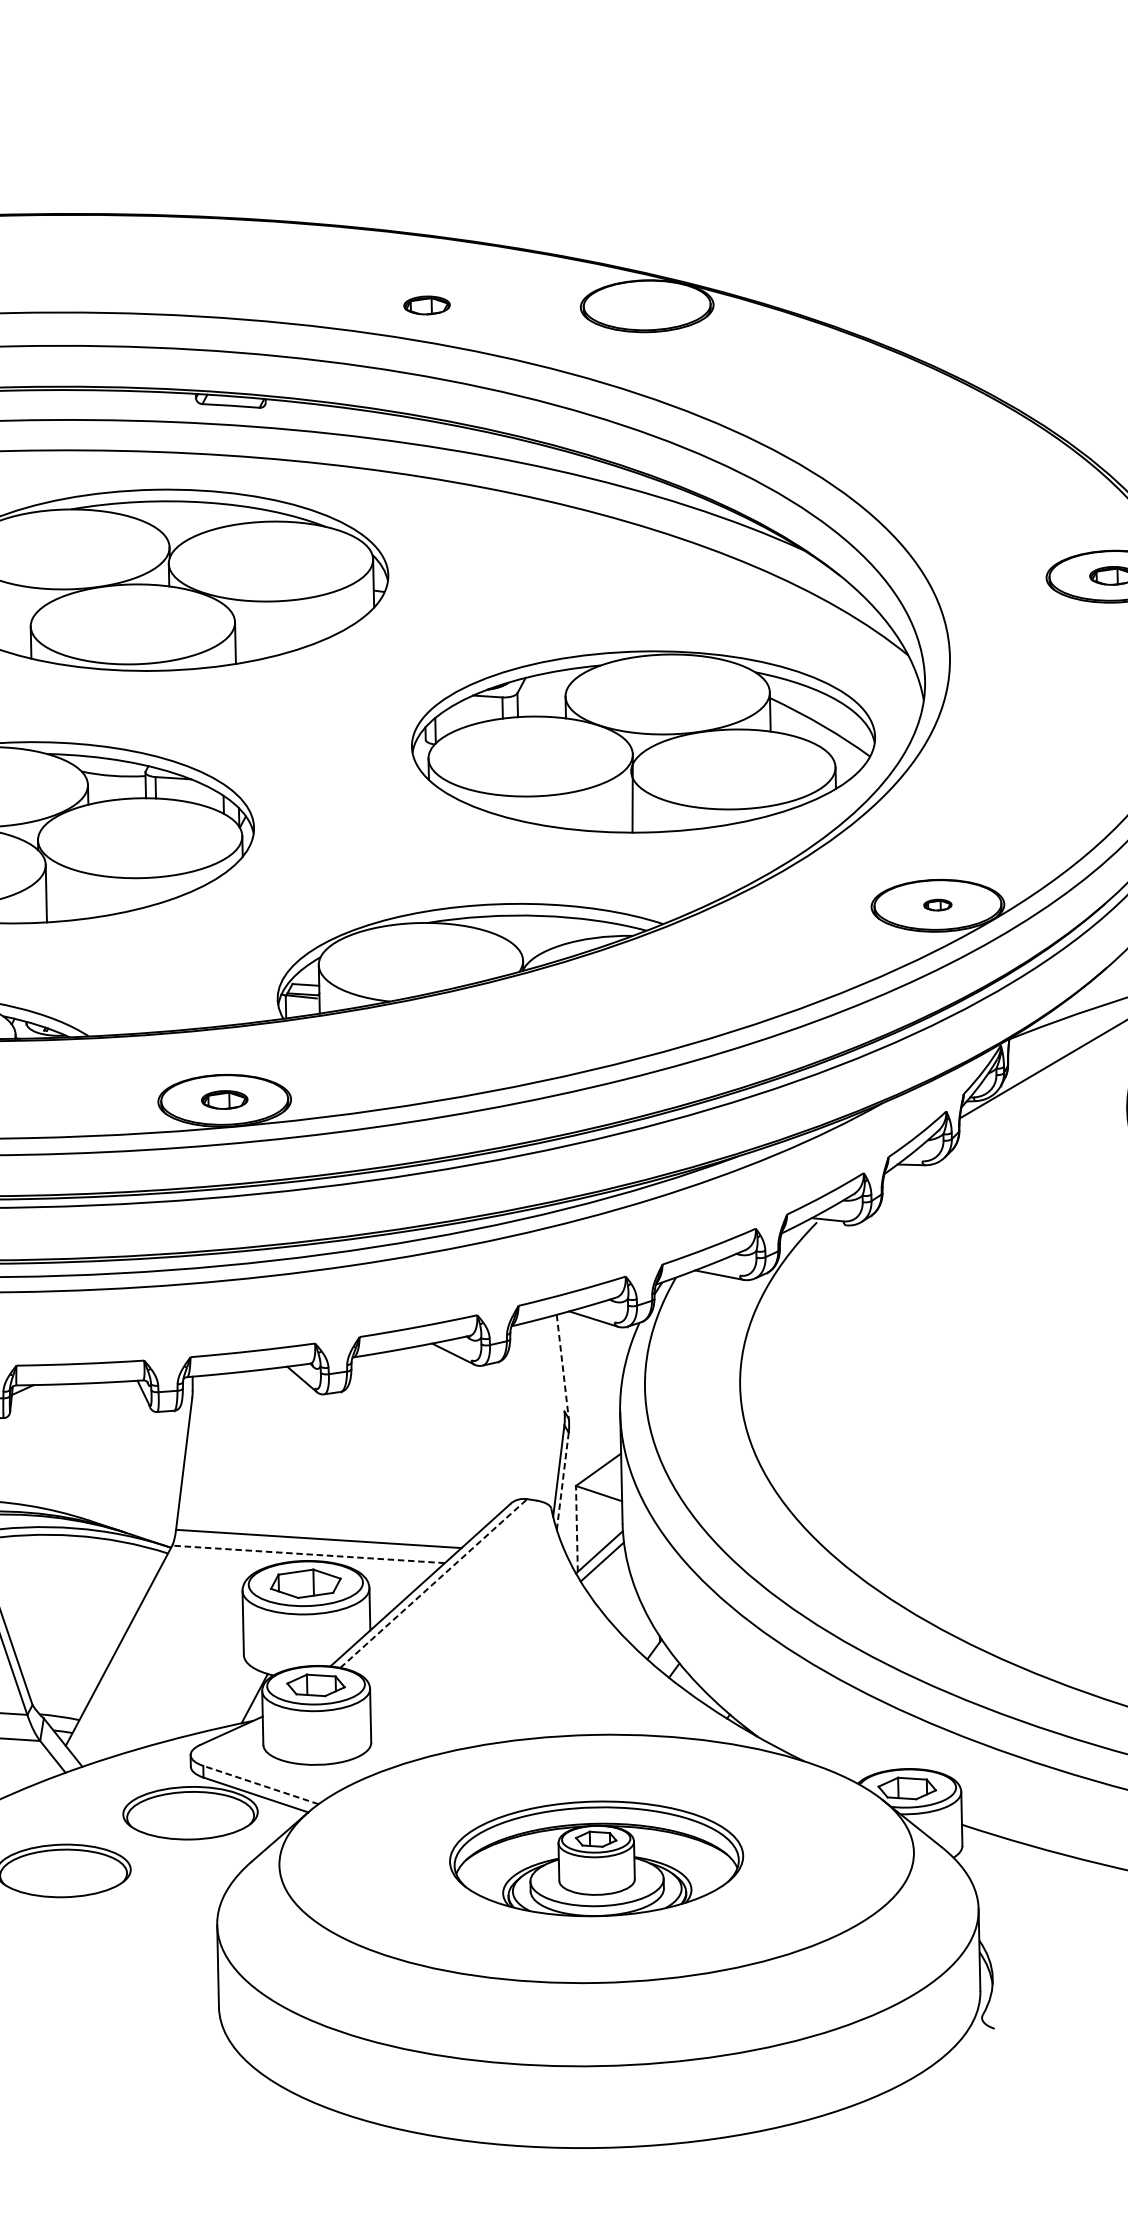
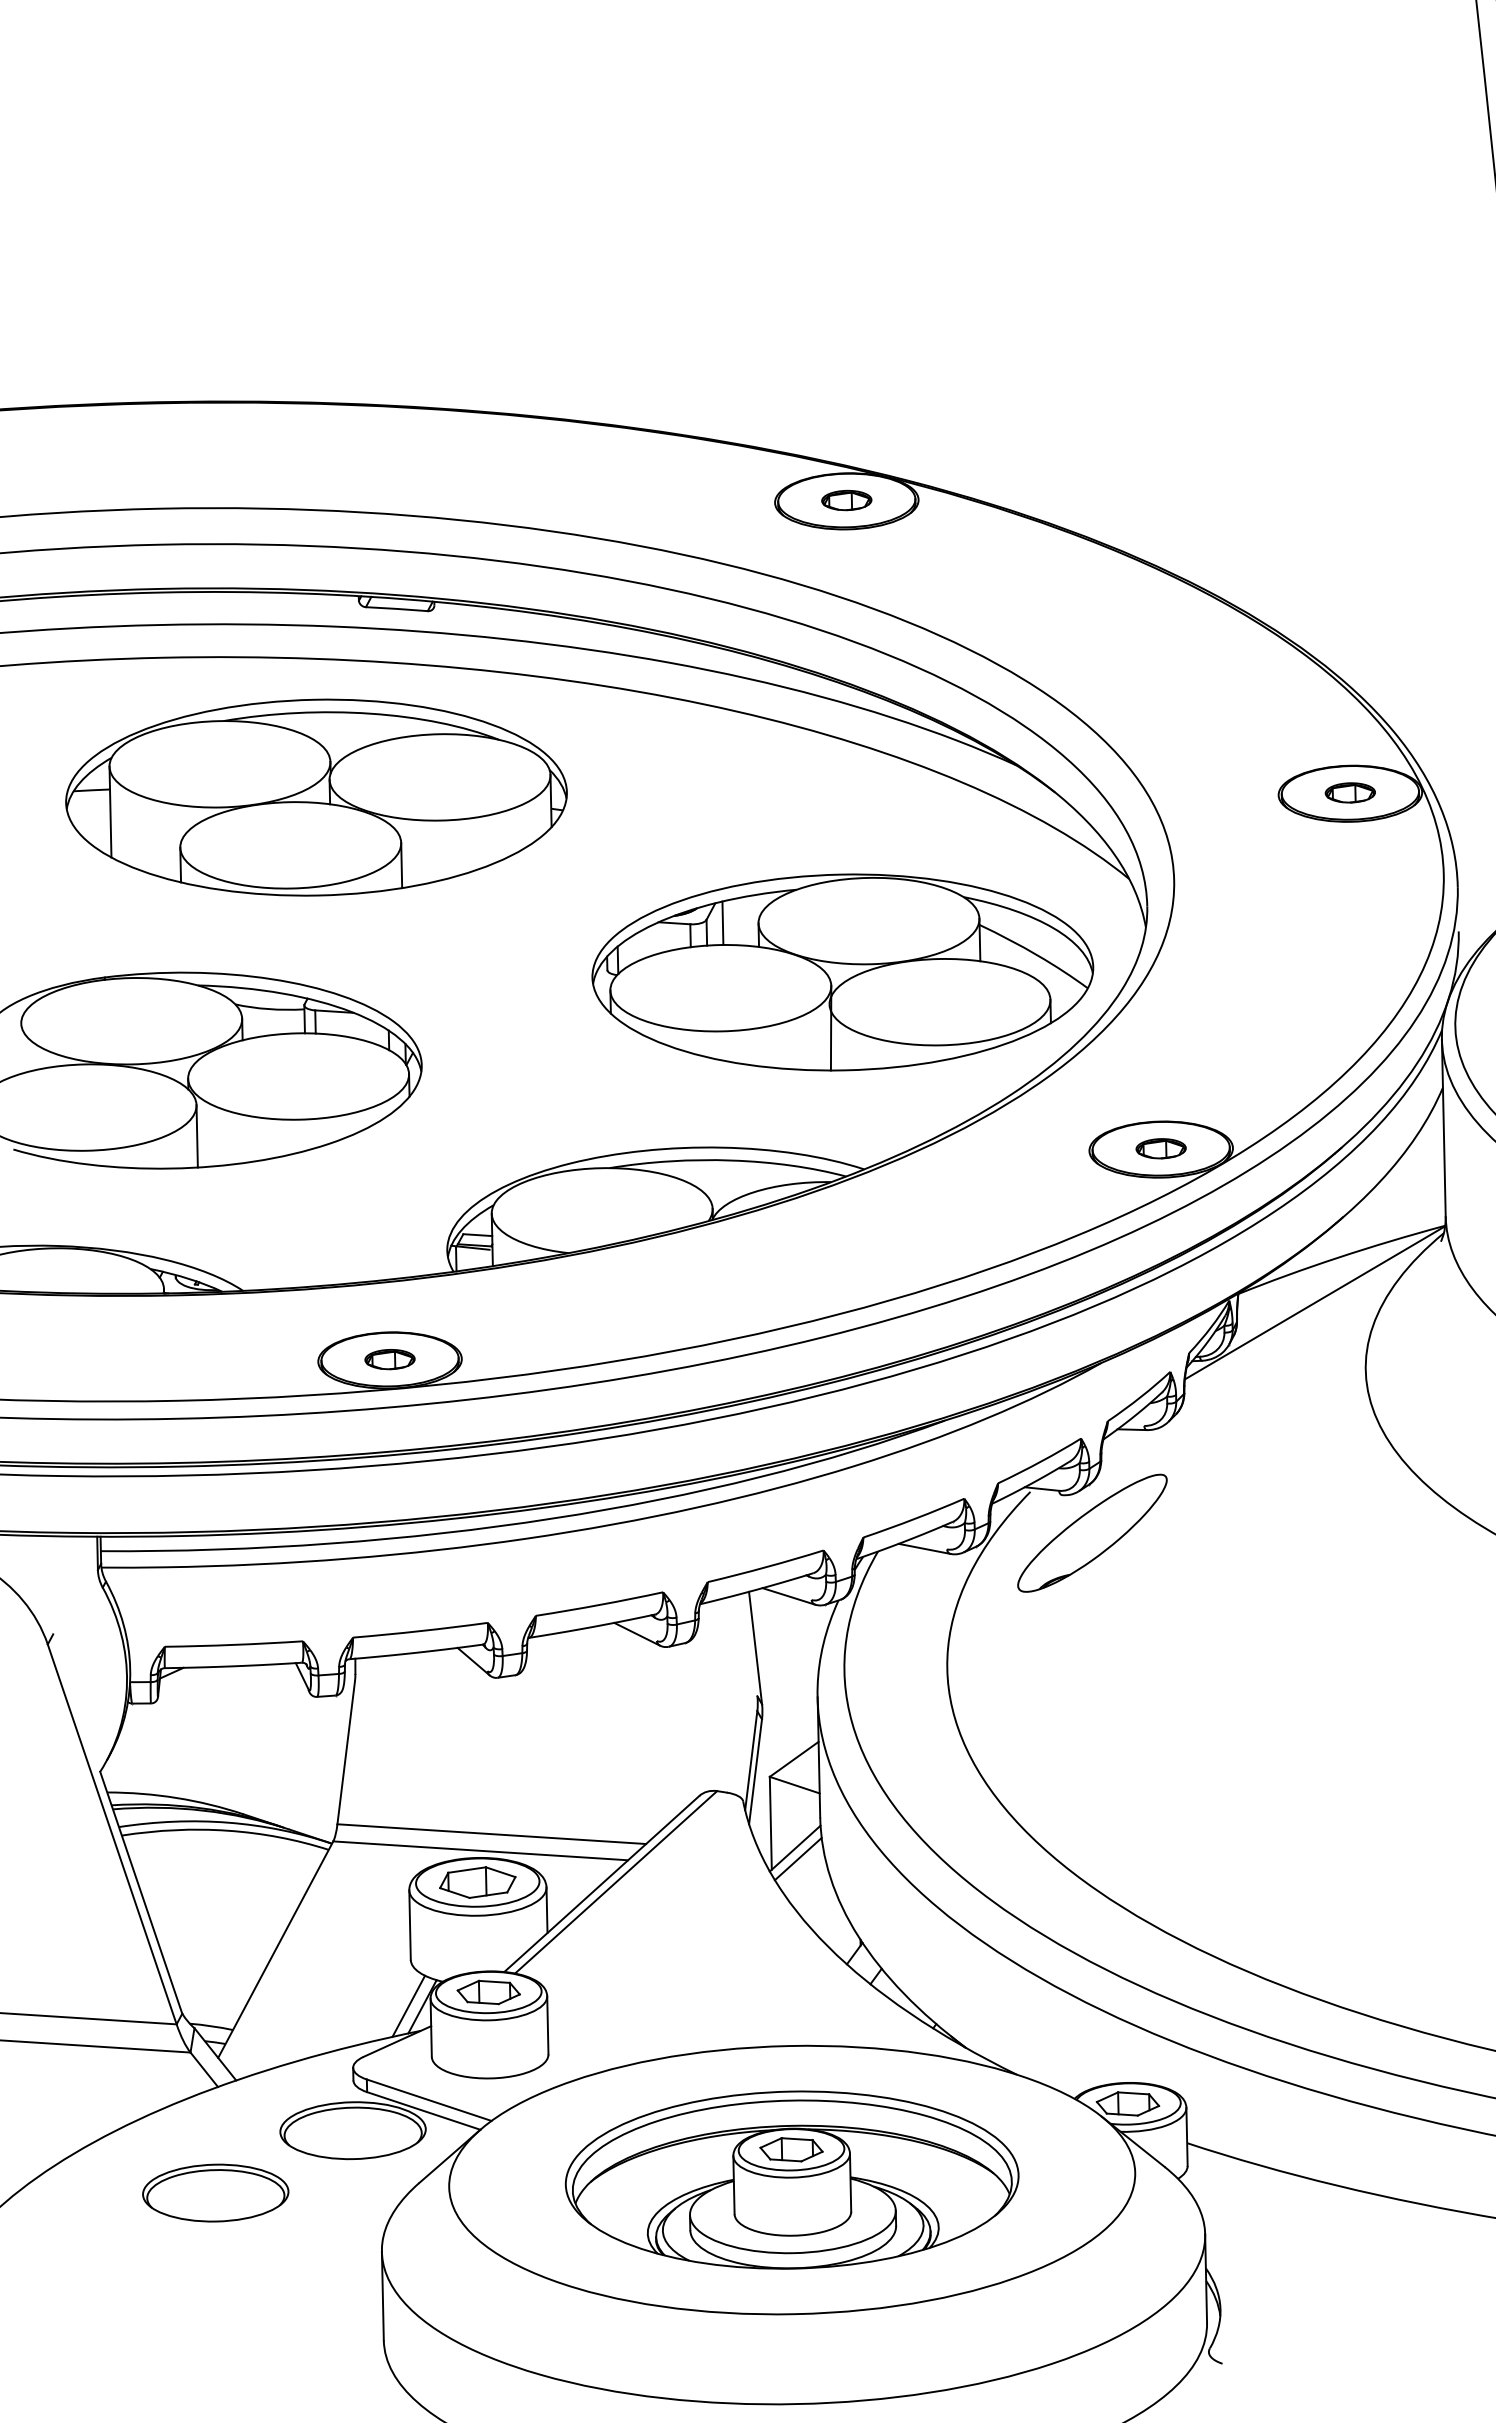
part: (426, 305) -> (846, 500), moved
line: (532, 695) -> (722, 922), added
part: (937, 904) -> (1160, 1148), size x1.67
part: (874, 1259) -> (1092, 1532), added
line: (562, 1367) -> (755, 1648), dashed -> solid
line: (562, 1481) -> (755, 1771), dashed -> solid
line: (576, 1528) -> (770, 1822), dashed -> solid
line: (308, 1554) -> (480, 1850), dashed -> solid
line: (434, 1583) -> (616, 1882), dashed -> solid
line: (241, 1697) -> (408, 2005), added
line: (261, 1785) -> (429, 2100), dashed -> solid
part: (596, 1858) -> (791, 2179), size x1.43

